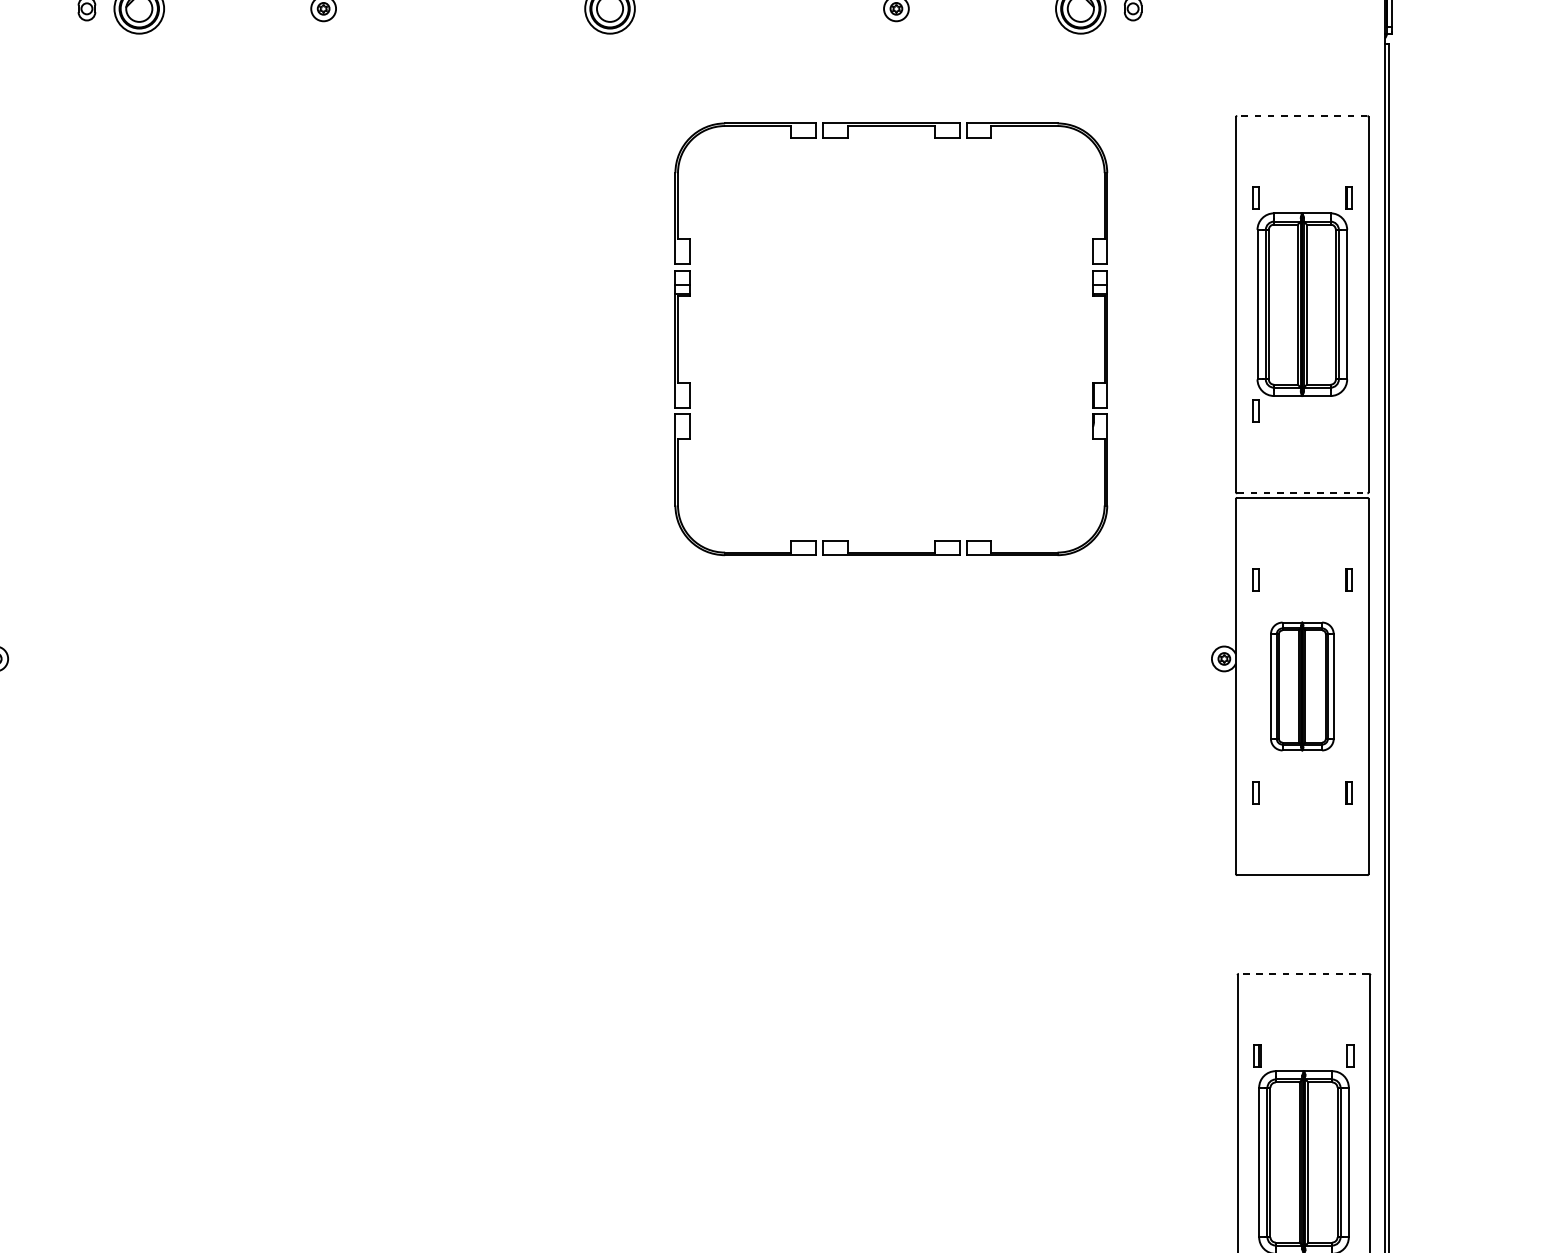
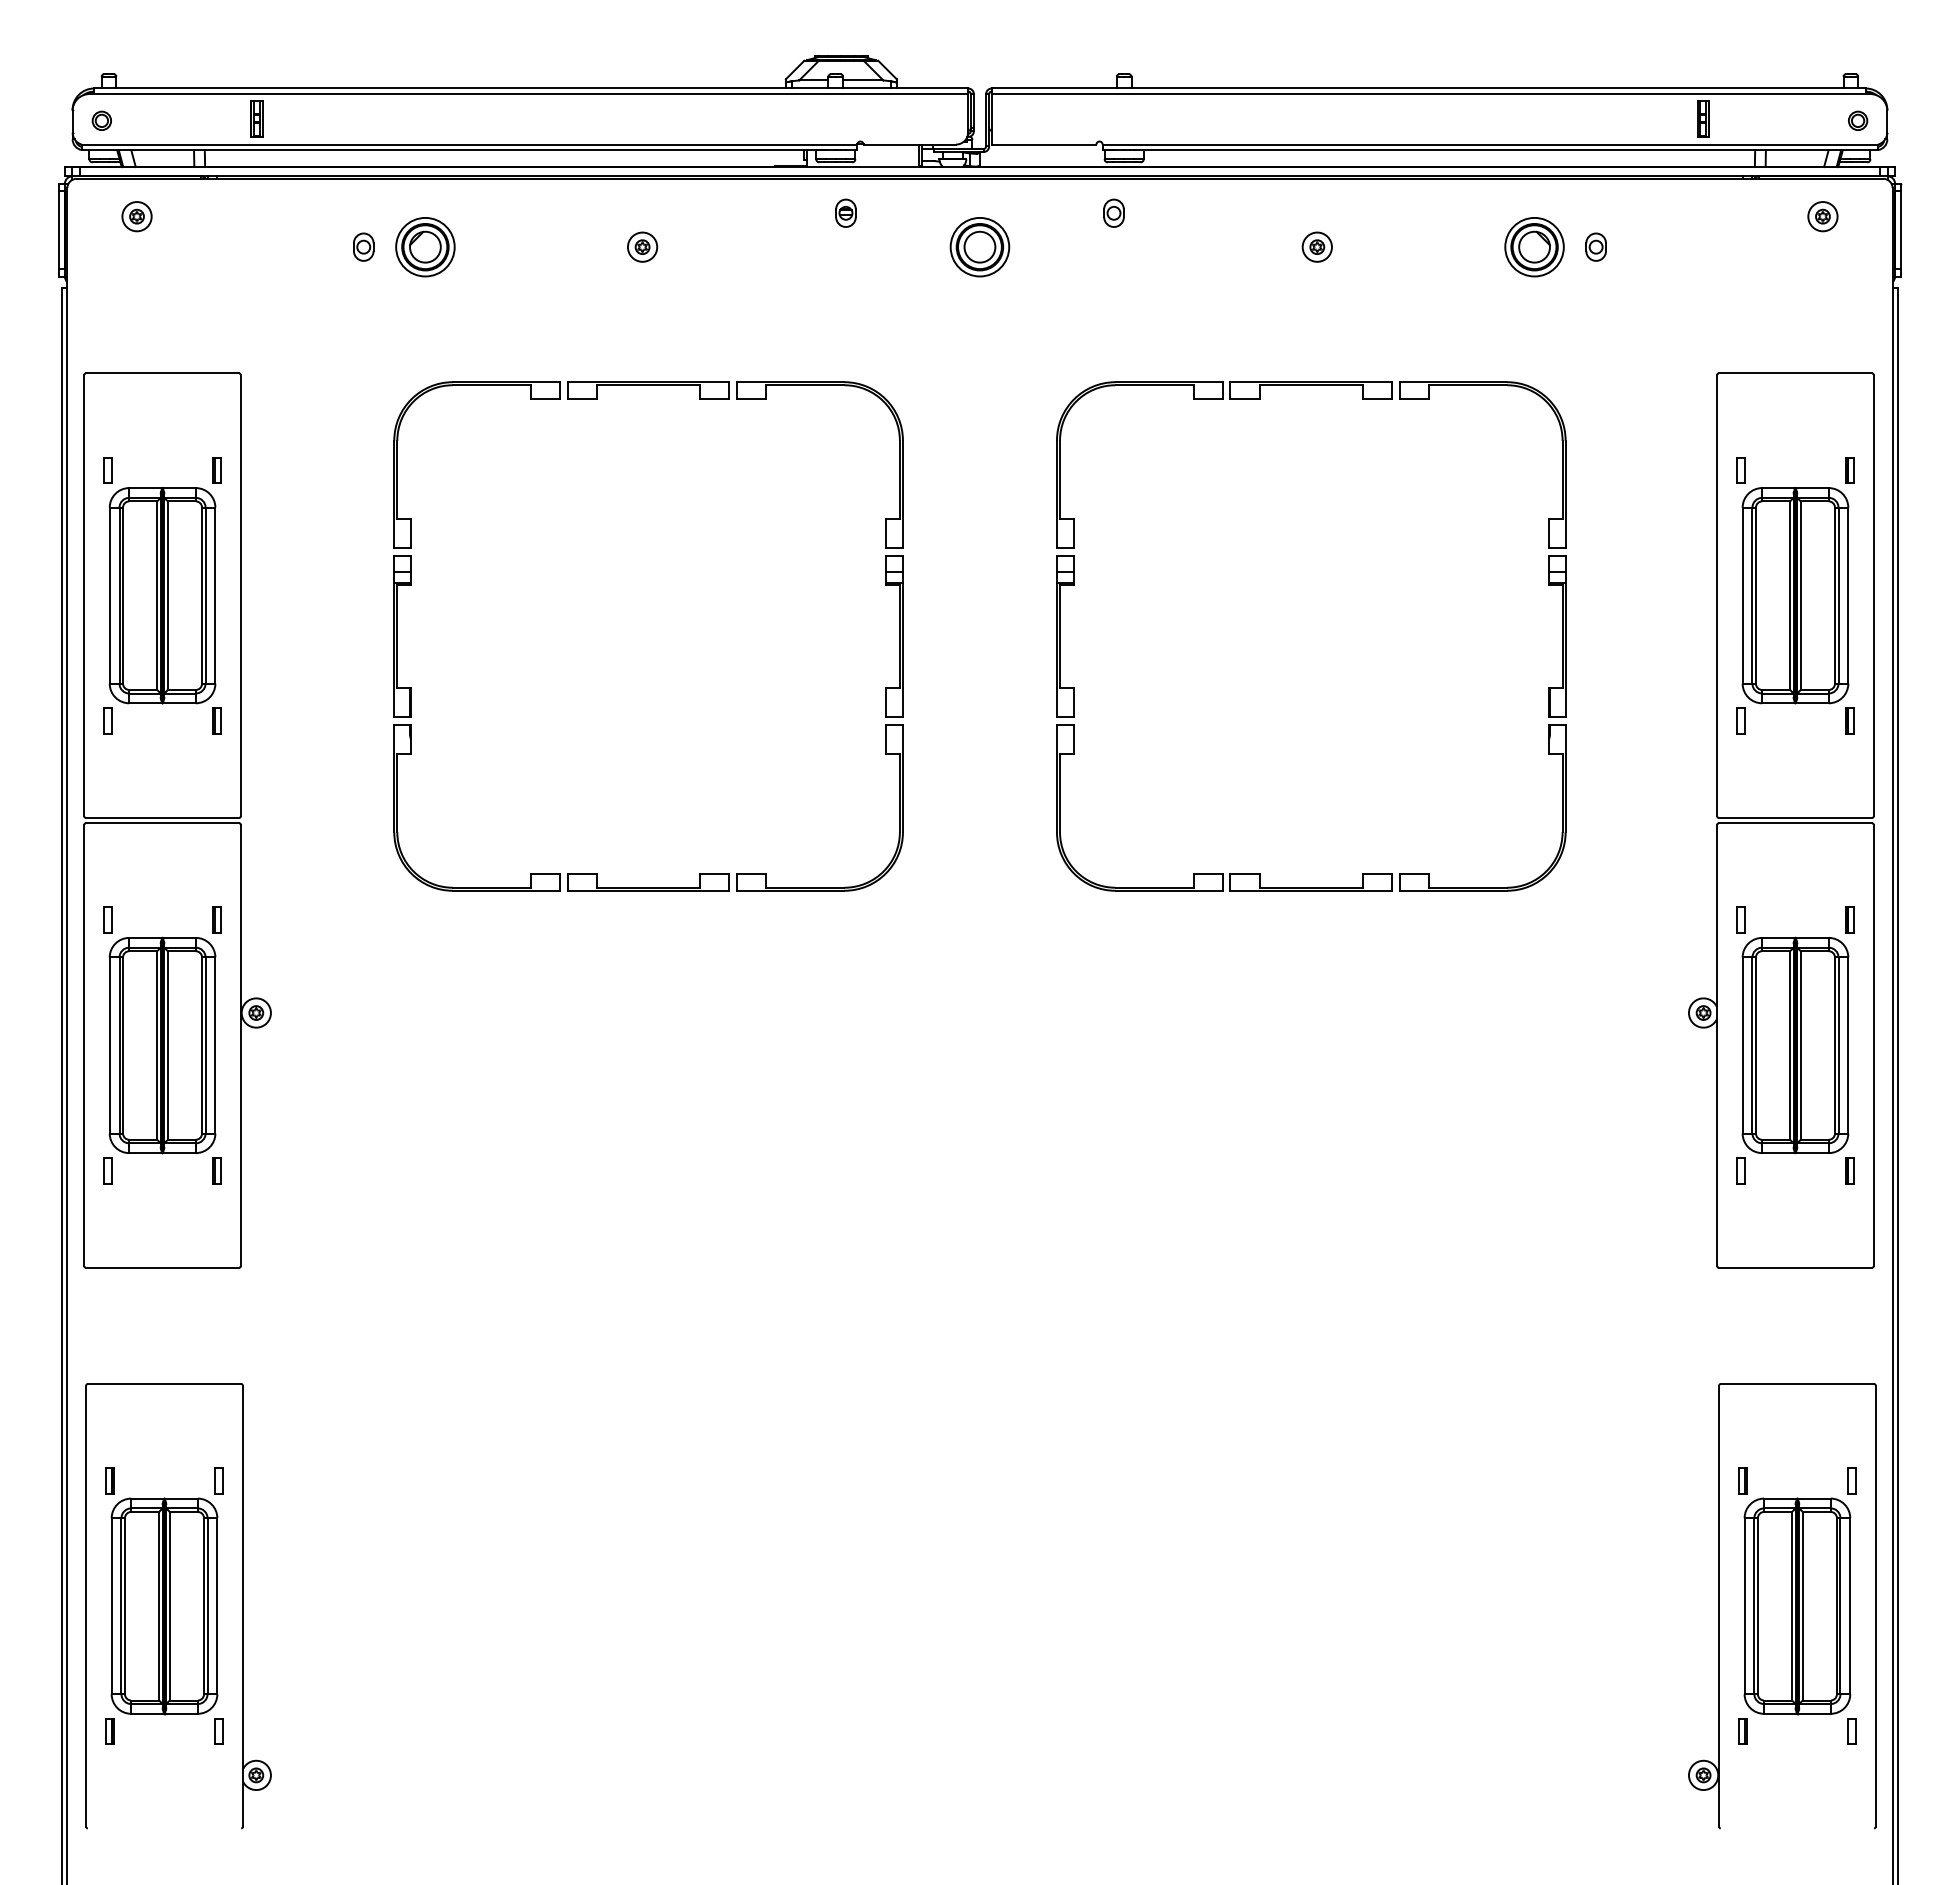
line: (1302, 116) -> (1795, 373), dashed -> solid
part: (285, 138) -> (597, 399), added
part: (1348, 410) -> (1849, 720), added
line: (1302, 492) -> (1795, 817), dashed -> solid
part: (1302, 686) -> (1795, 1045), size x1.43
line: (1304, 973) -> (1797, 1383), dashed -> solid

